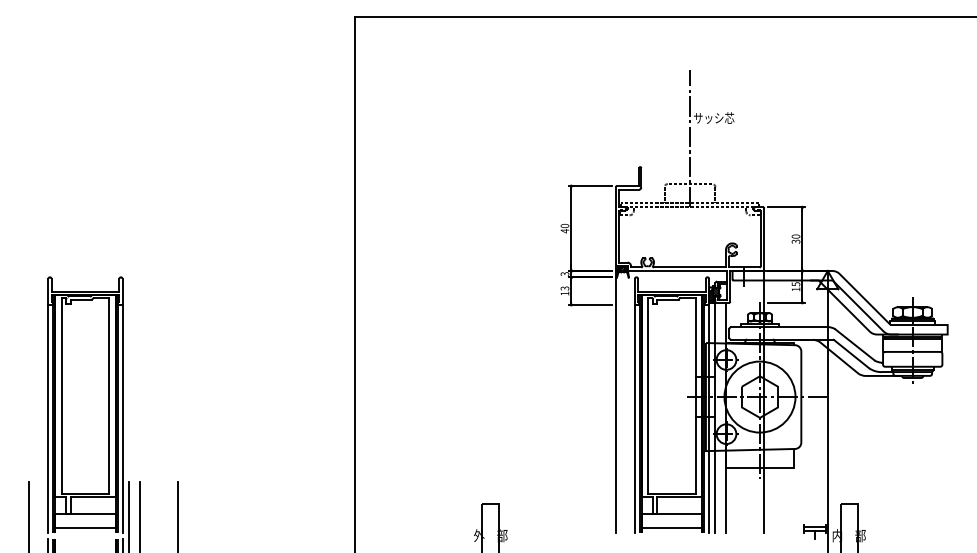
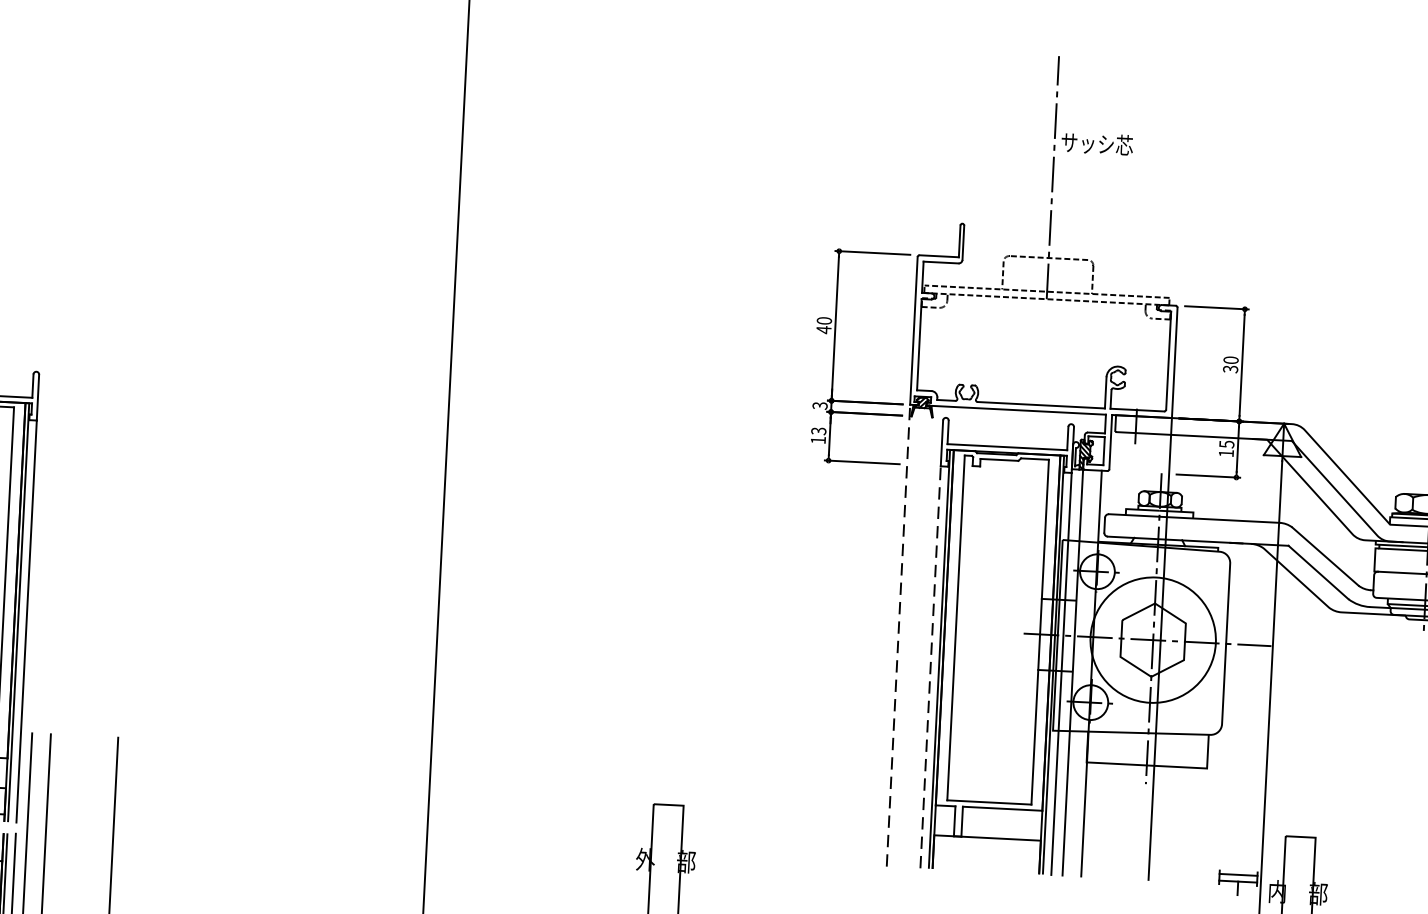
line: (615, 401) -> (897, 635), solid -> dashed
line: (634, 418) -> (929, 666), solid -> dashed
line: (671, 528) -> (985, 864), removed

